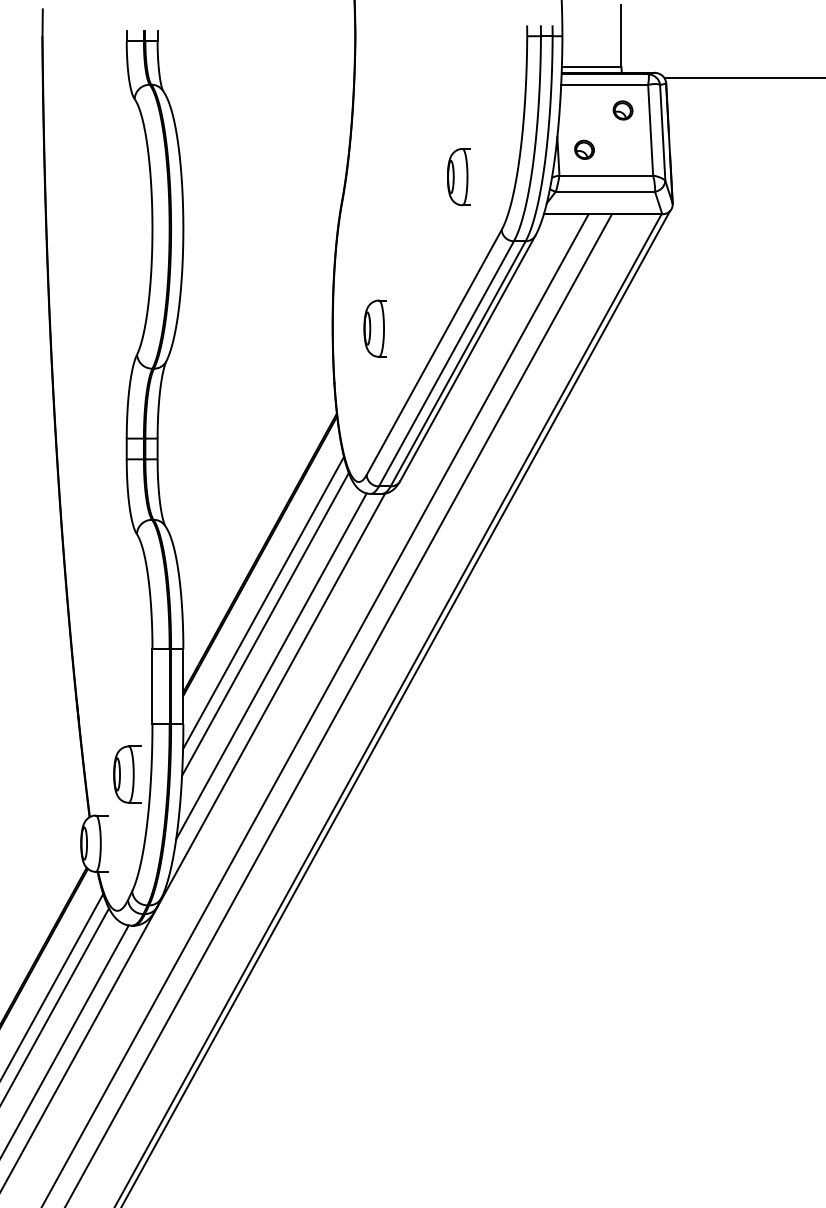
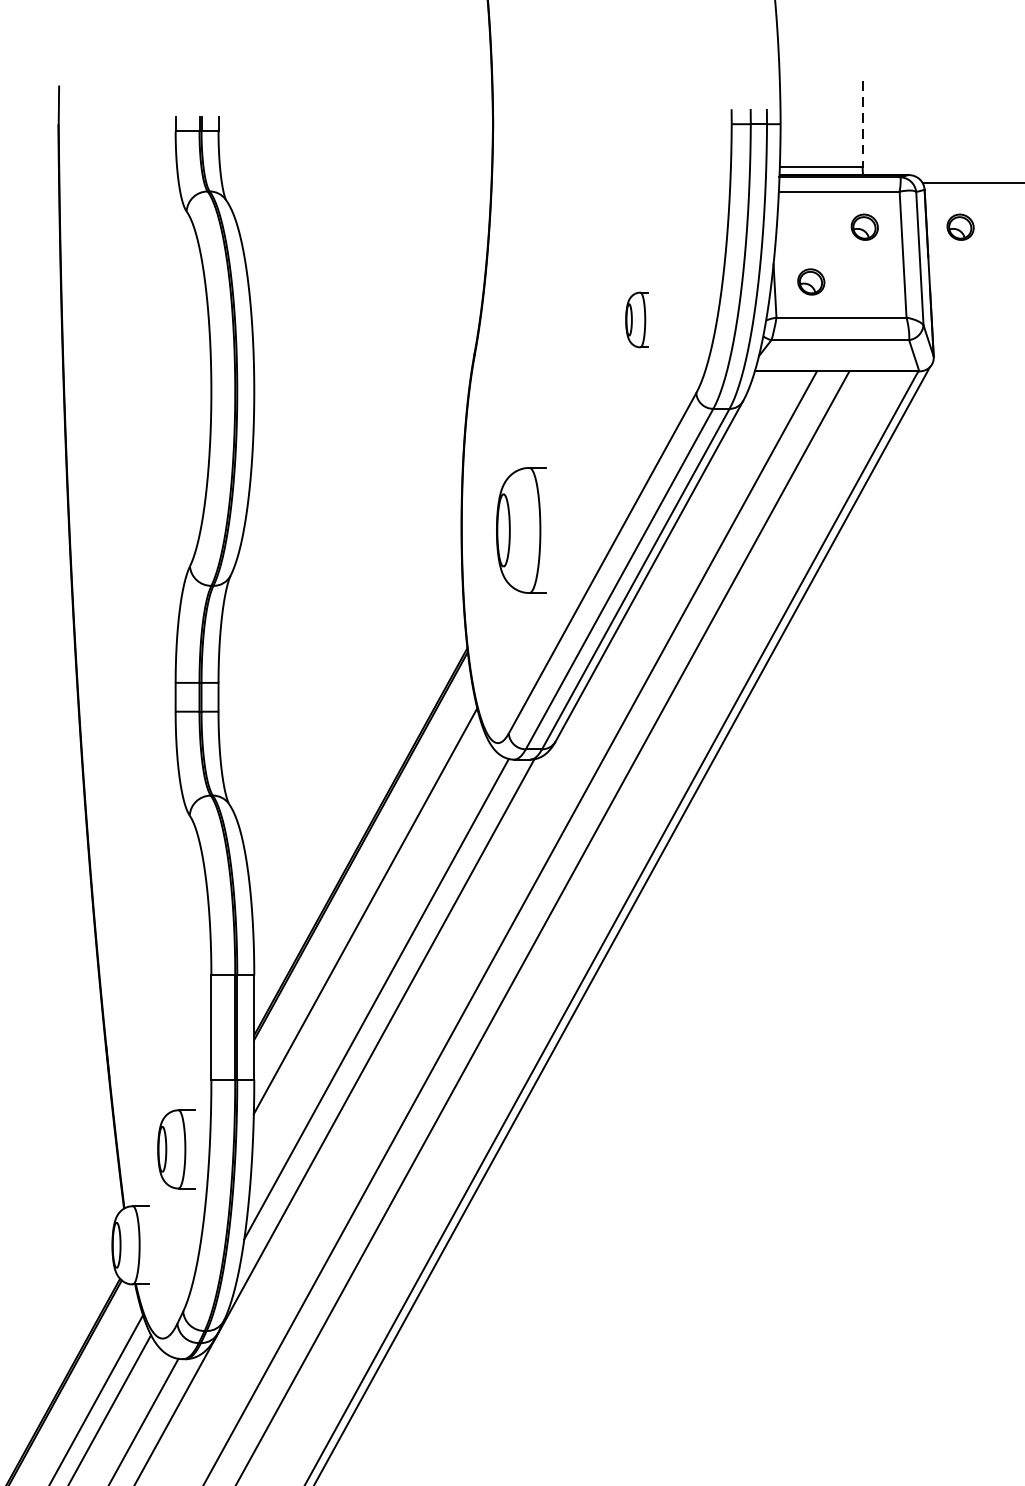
line: (621, 36) -> (862, 124), solid -> dashed
part: (691, 110) -> (959, 227), added
part: (458, 177) -> (636, 320), size x0.7
part: (374, 328) -> (519, 530), size x1.6
line: (265, 624) -> (368, 941), removed

